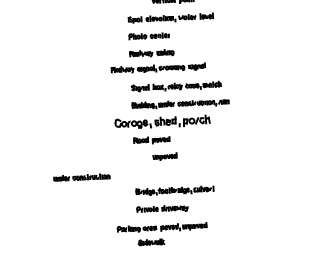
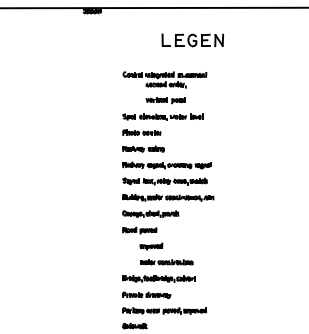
part: (157, 68) -> (166, 165), moved
part: (162, 121) -> (150, 213), size x0.62
part: (81, 177) -> (166, 262), moved
part: (162, 227) -> (164, 310), moved

